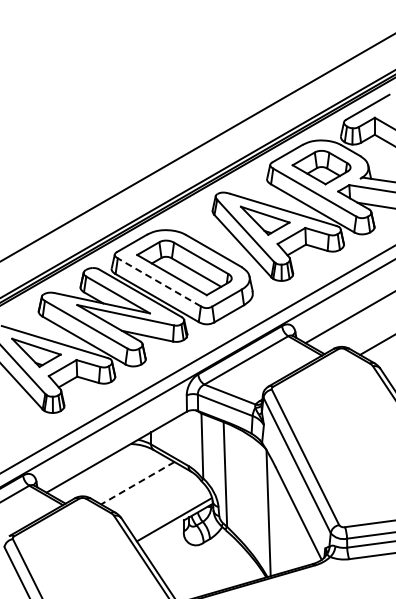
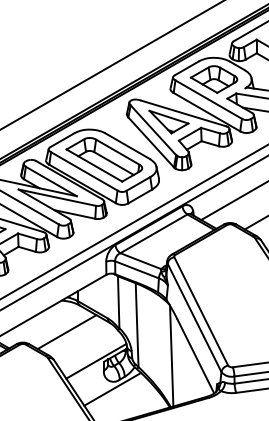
line: (159, 282) -> (84, 171), dashed -> solid
line: (137, 483) -> (66, 332), dashed -> solid
line: (194, 554) -> (112, 389), added

